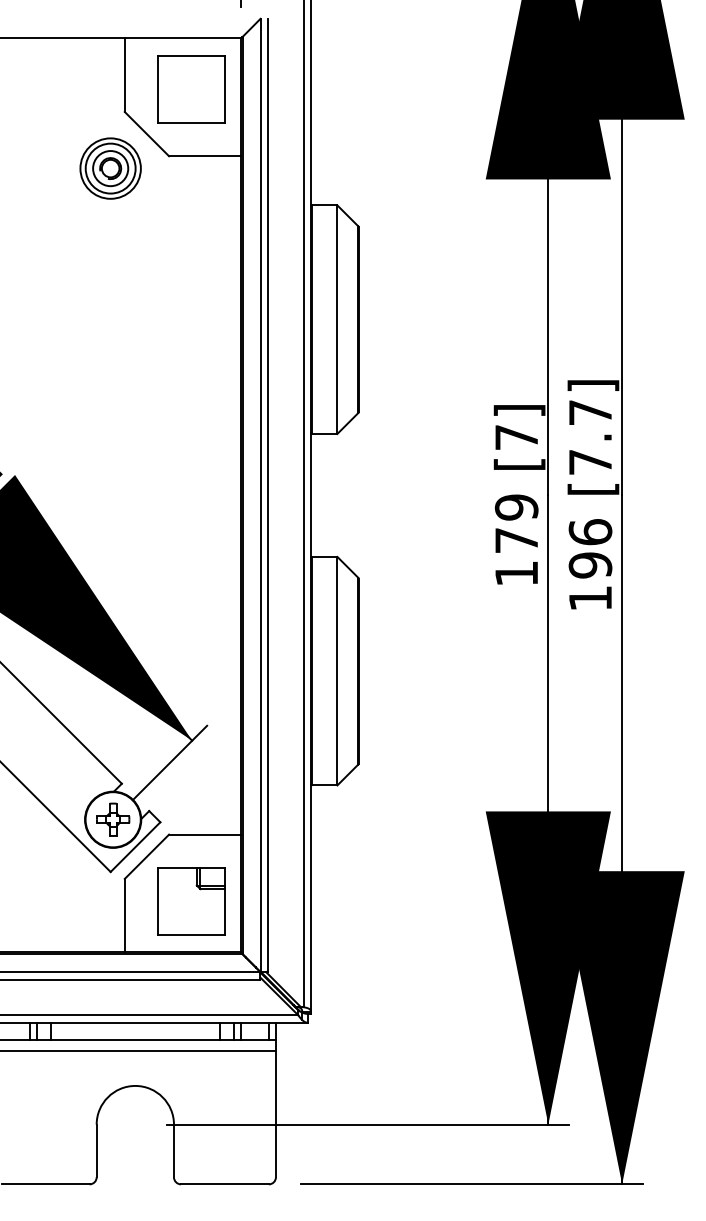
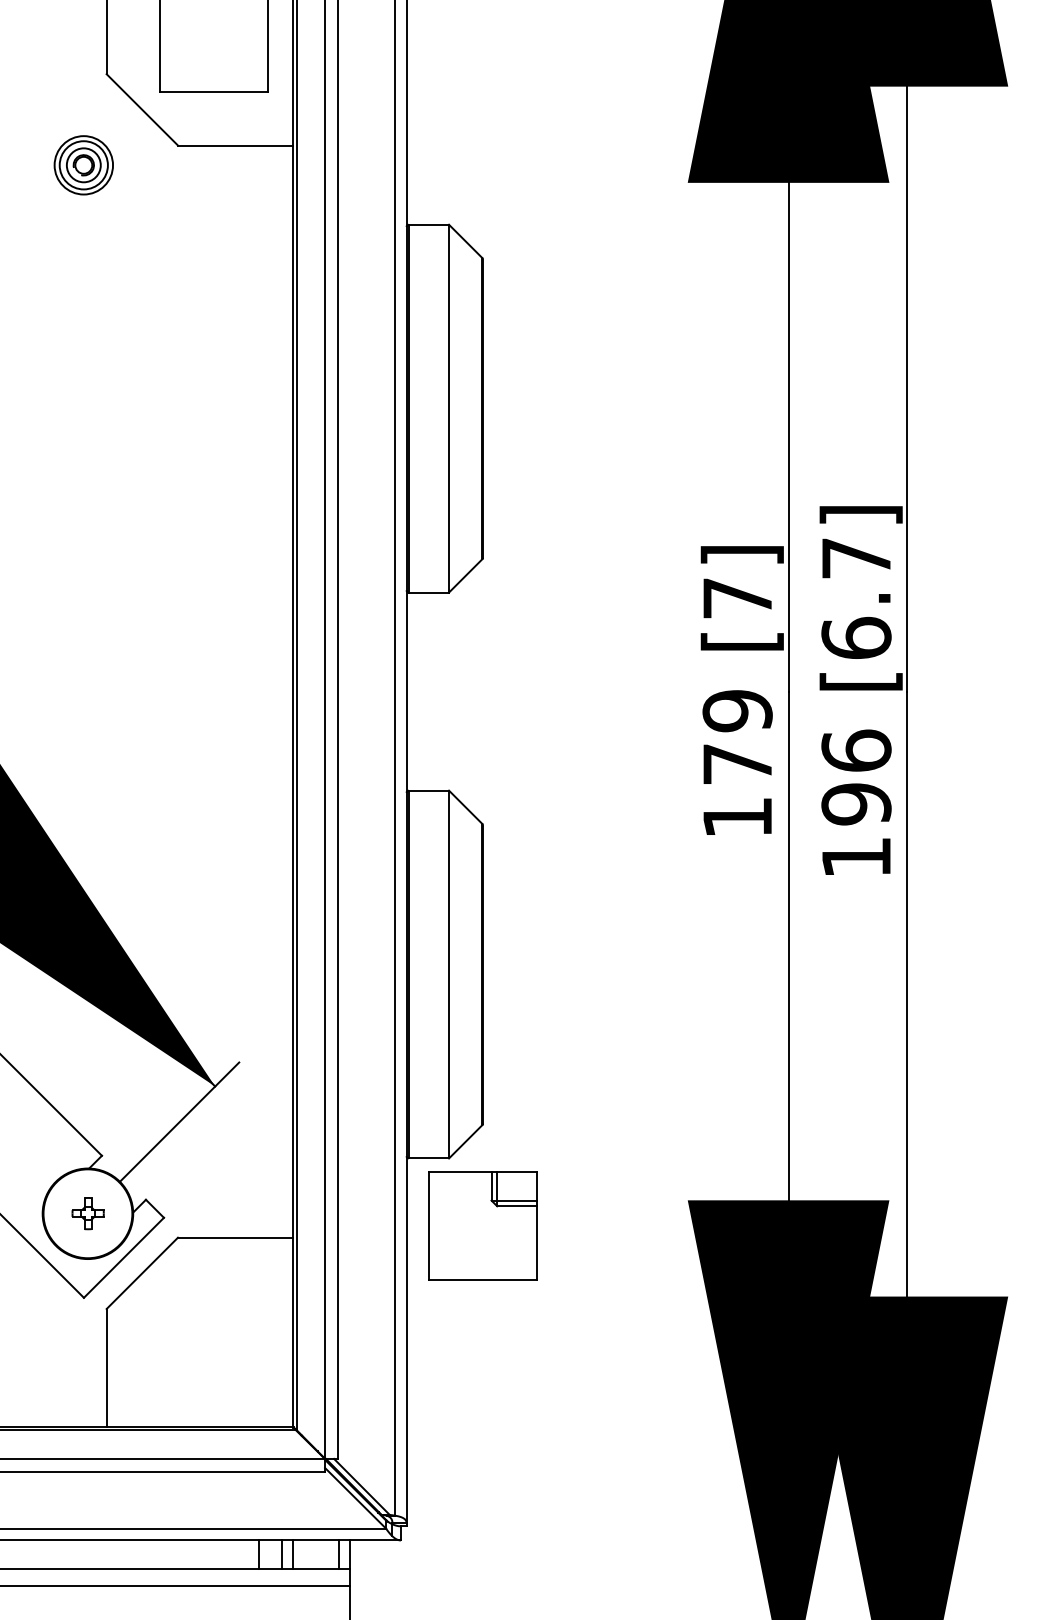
part: (110, 168) -> (83, 165), size x0.6
text: (590, 462) -> (856, 638), [7.7] -> [6.7]
part: (113, 819) -> (88, 1213), size x0.6
part: (191, 901) -> (482, 1226), moved

